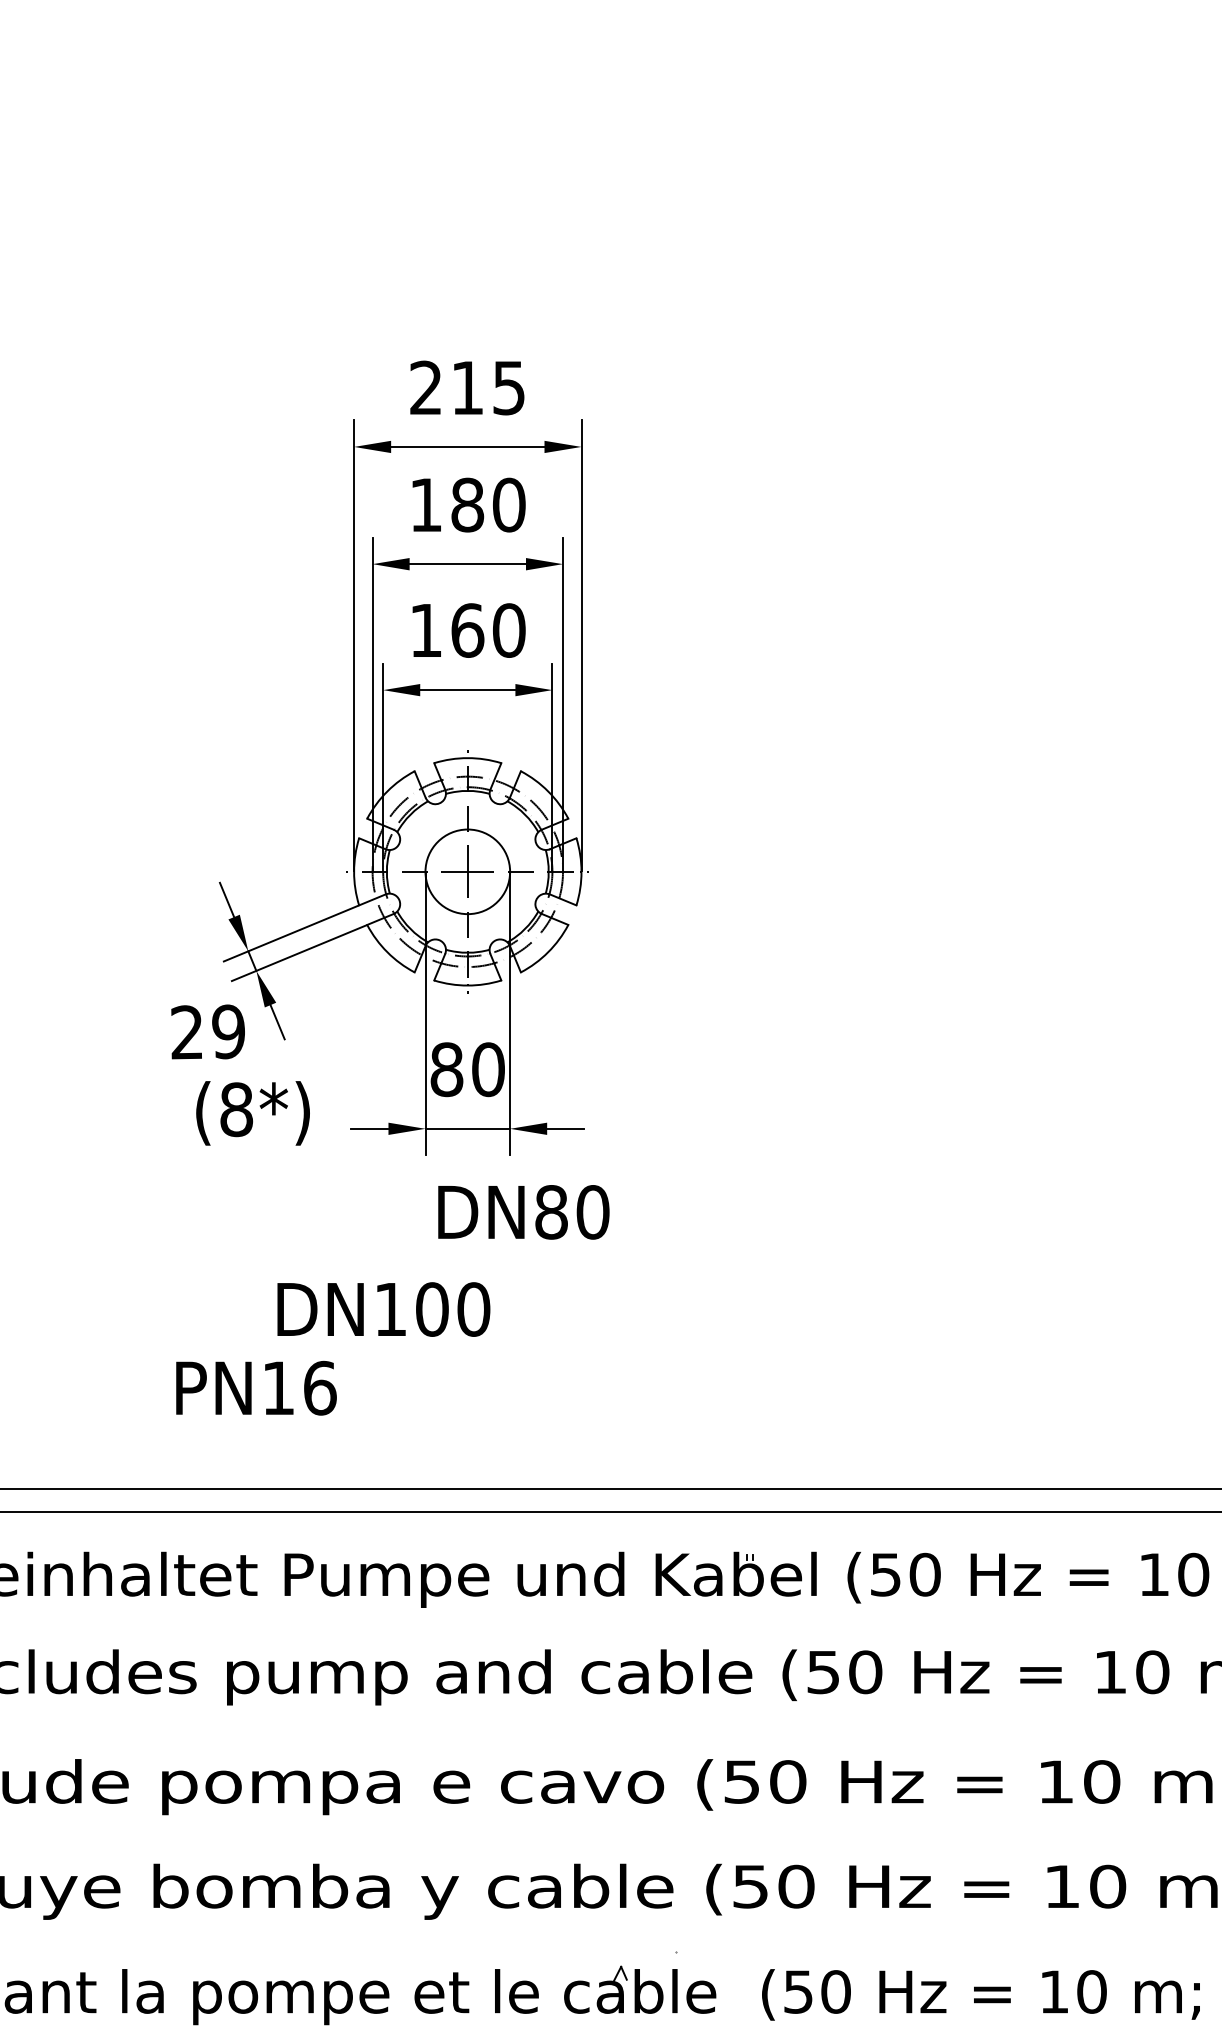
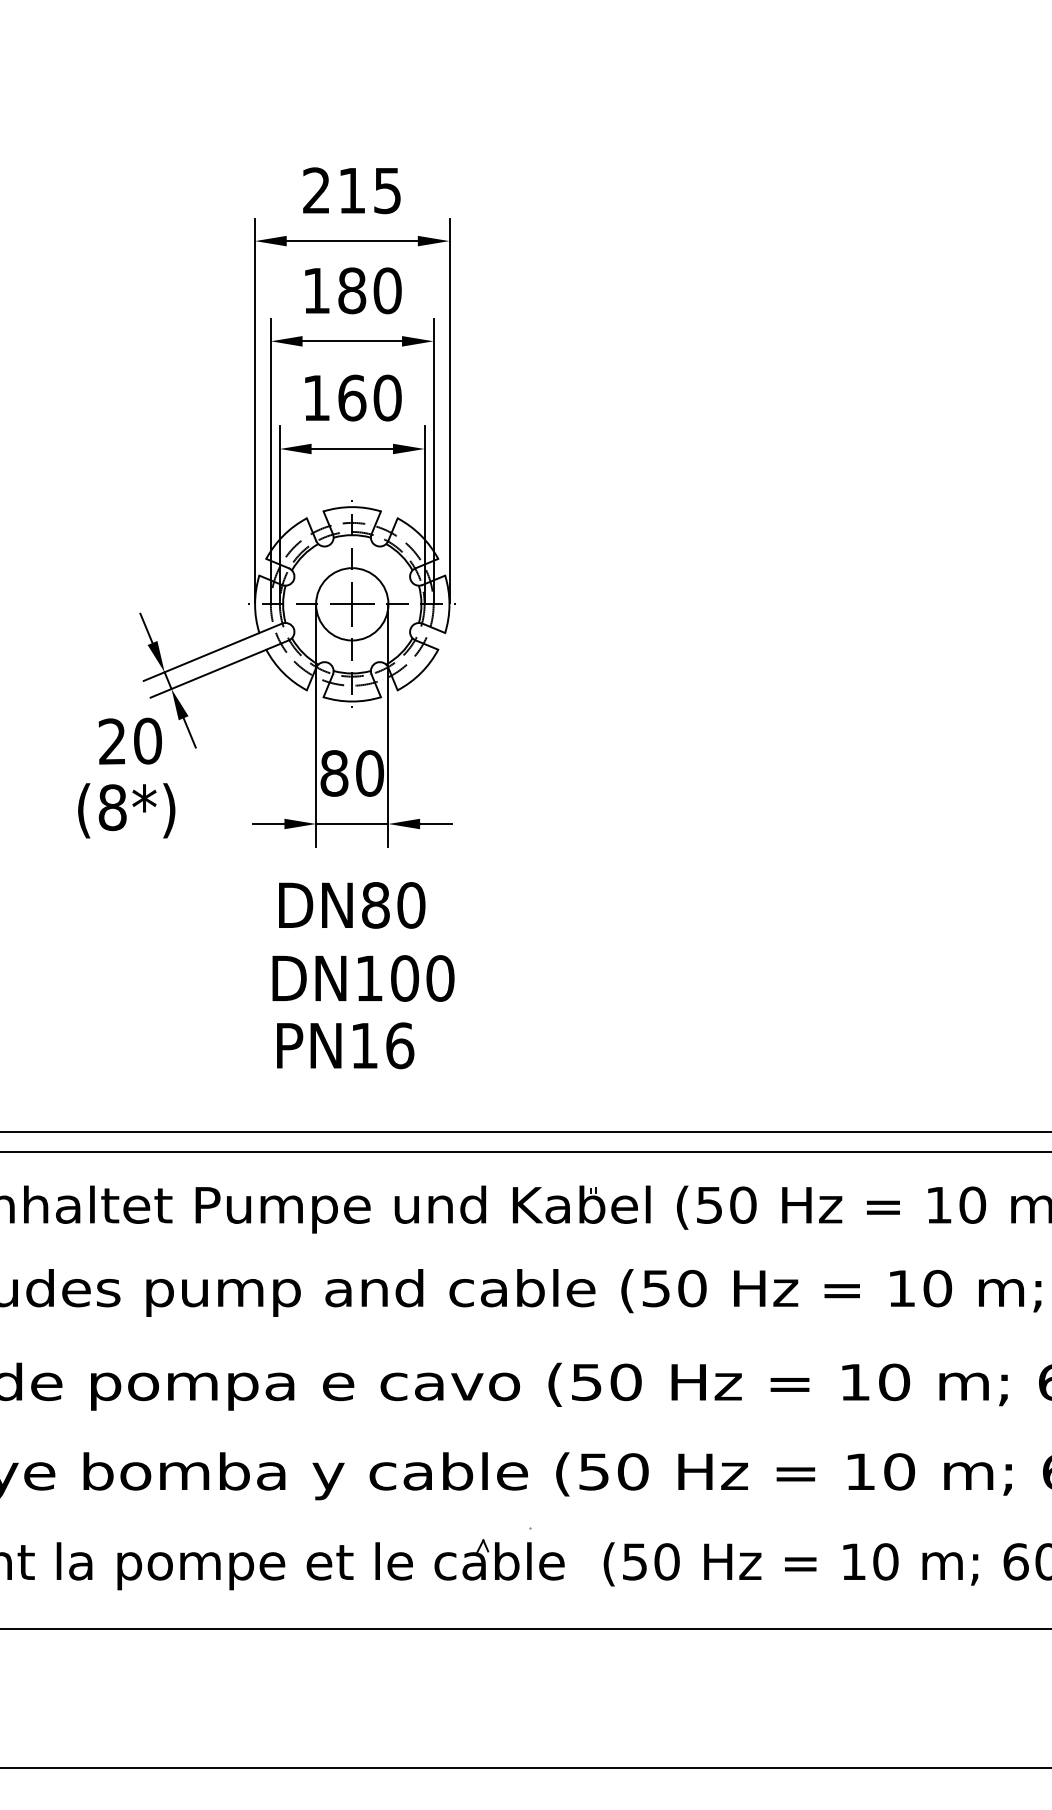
text: (228, 1031) -> (147, 740), 29 -> 20
text: (252, 1113) -> (126, 810), moved
text: (524, 1212) -> (352, 905), moved
text: (383, 1309) -> (363, 978), moved
text: (256, 1387) -> (345, 1045), moved

